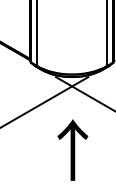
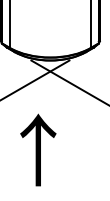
text: (72, 149) -> (37, 149), moved

